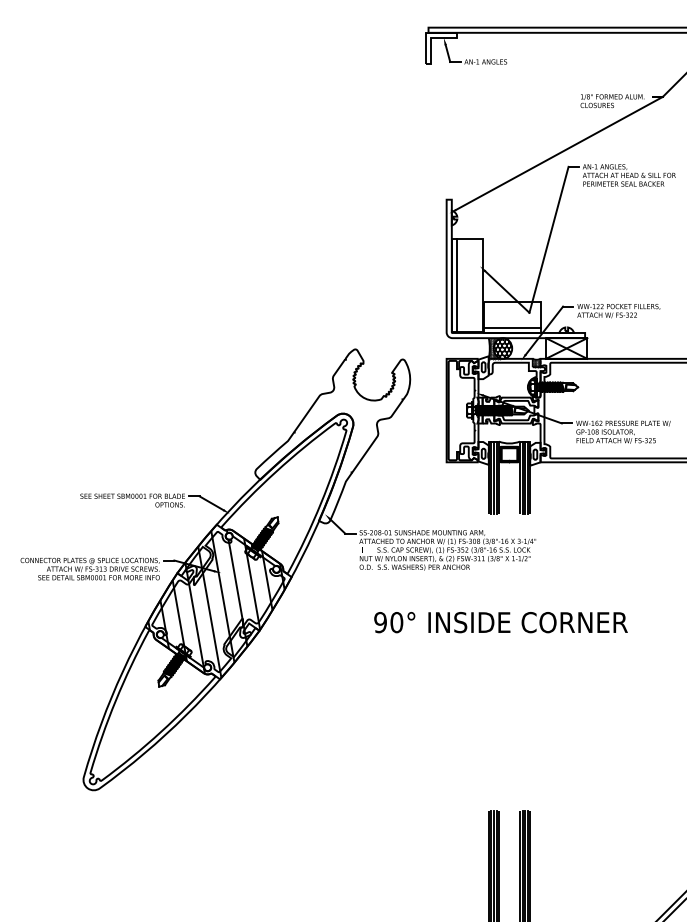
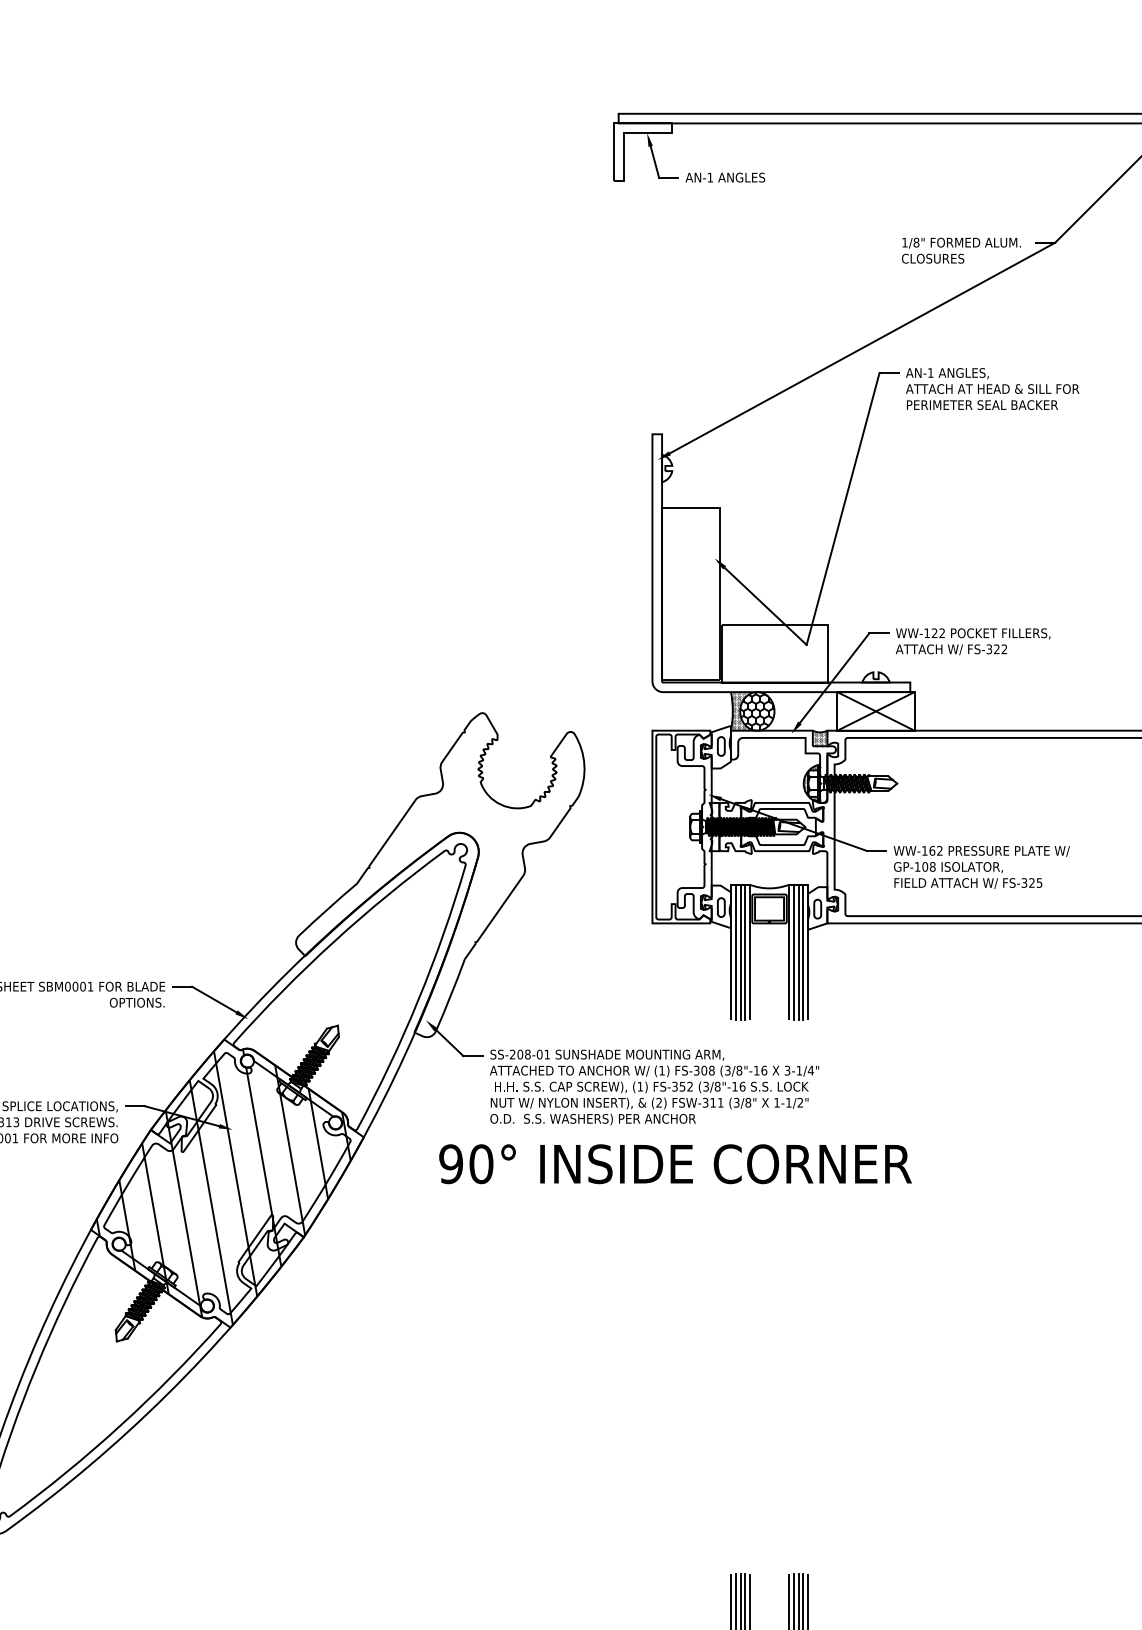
line: (456, 285) -> (670, 594), removed
line: (512, 327) -> (775, 672), removed
text: (500, 622) -> (674, 1164), moved

